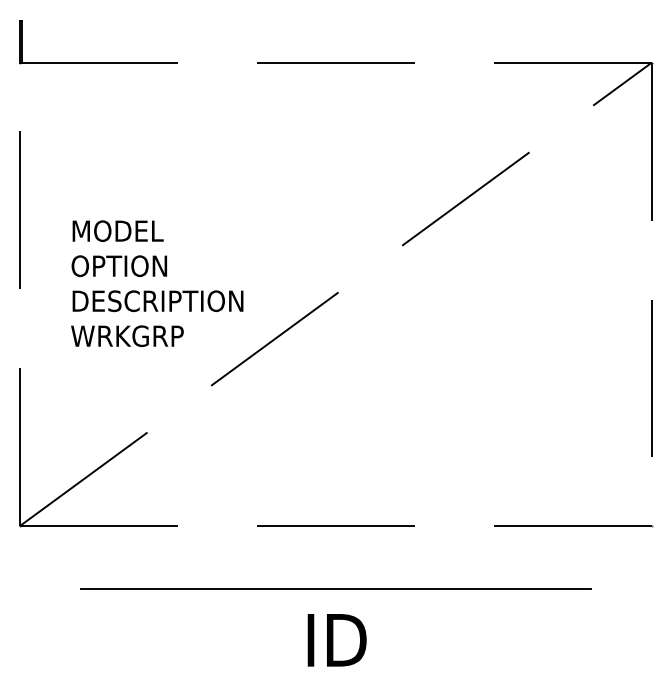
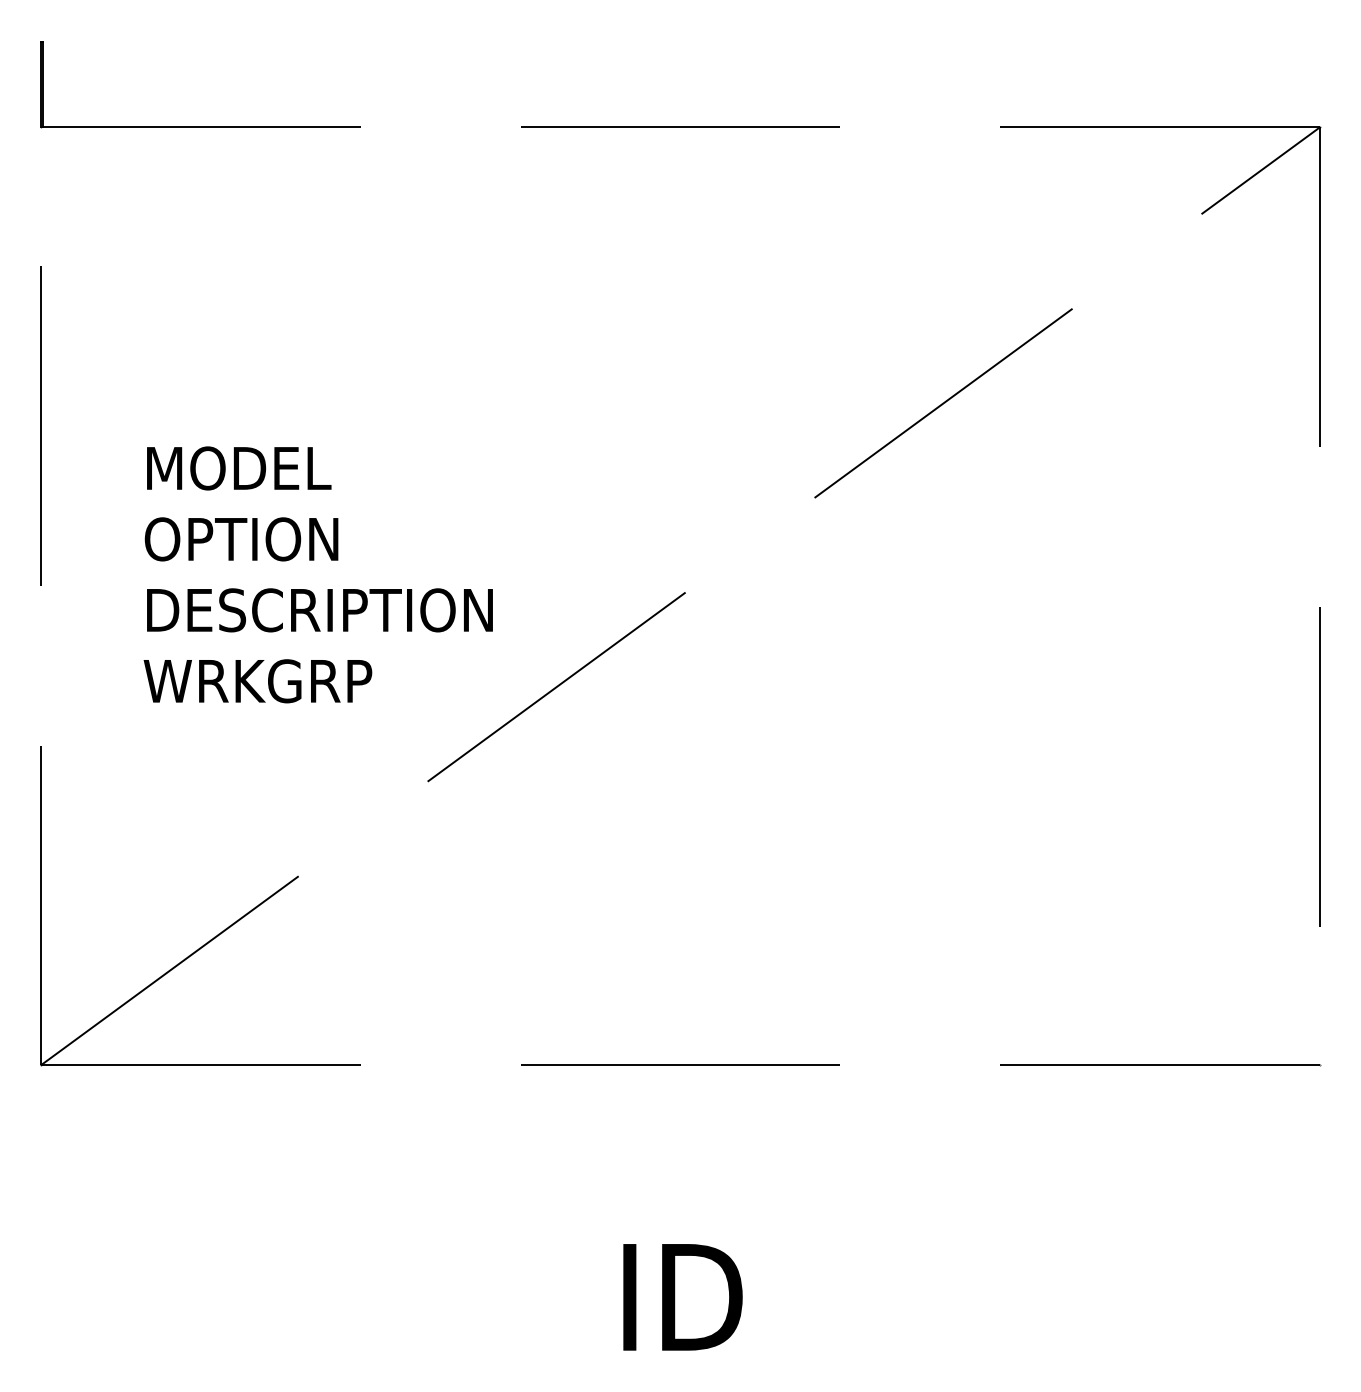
line: (335, 589) -> (679, 1194), removed

